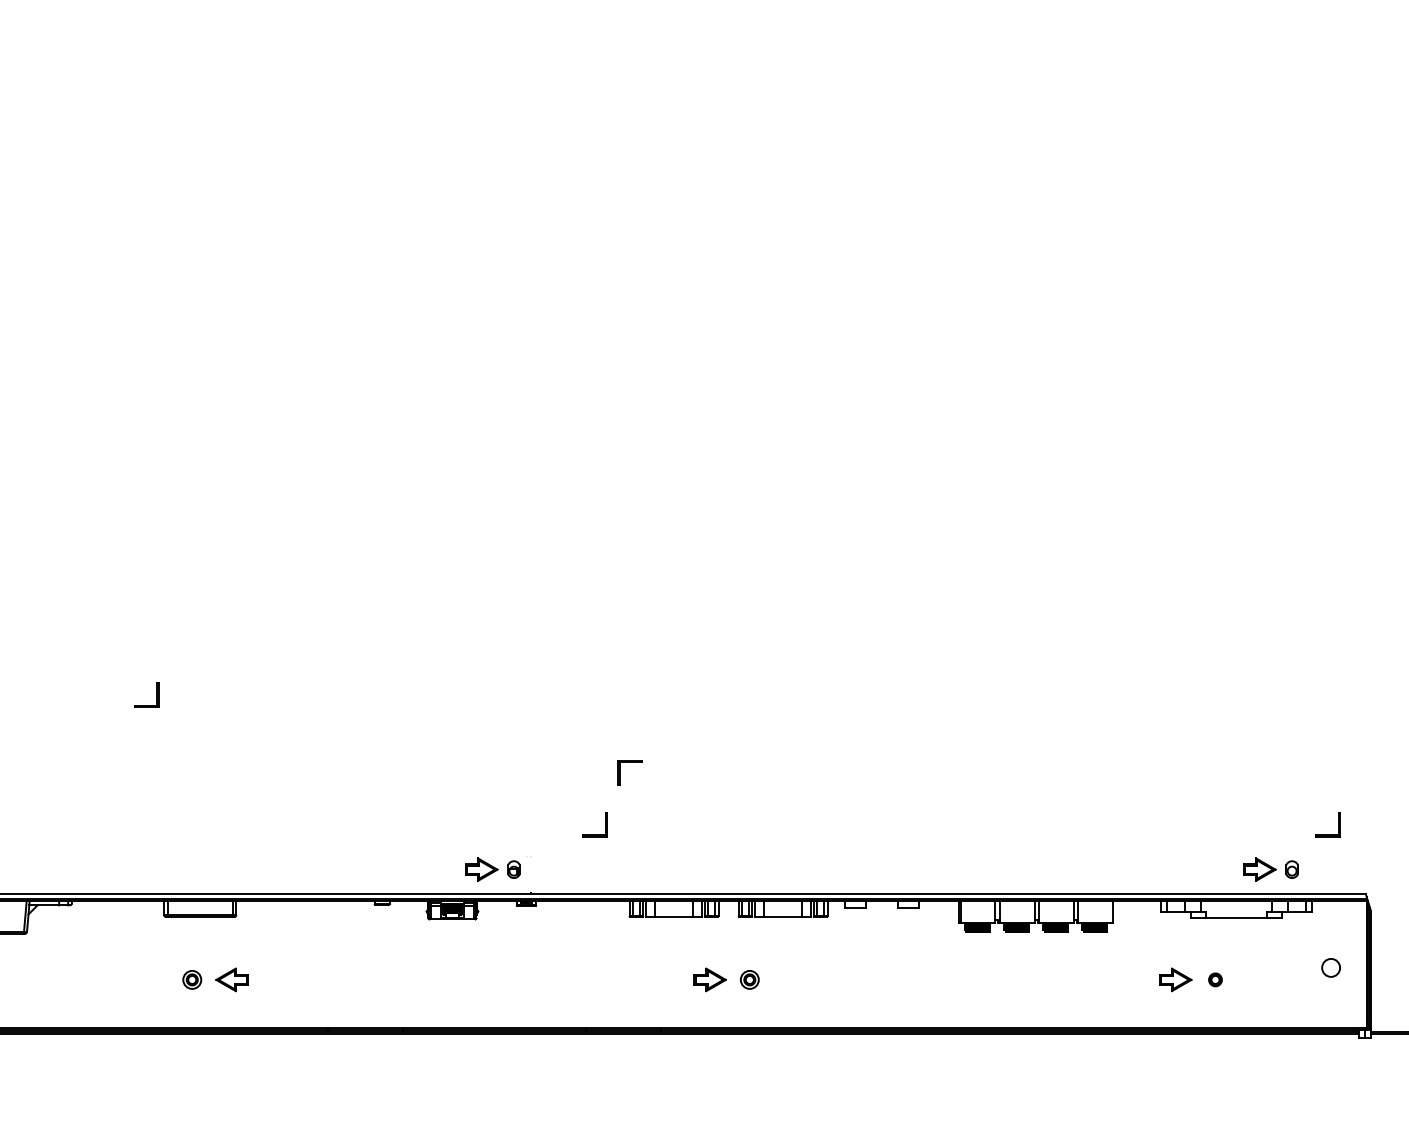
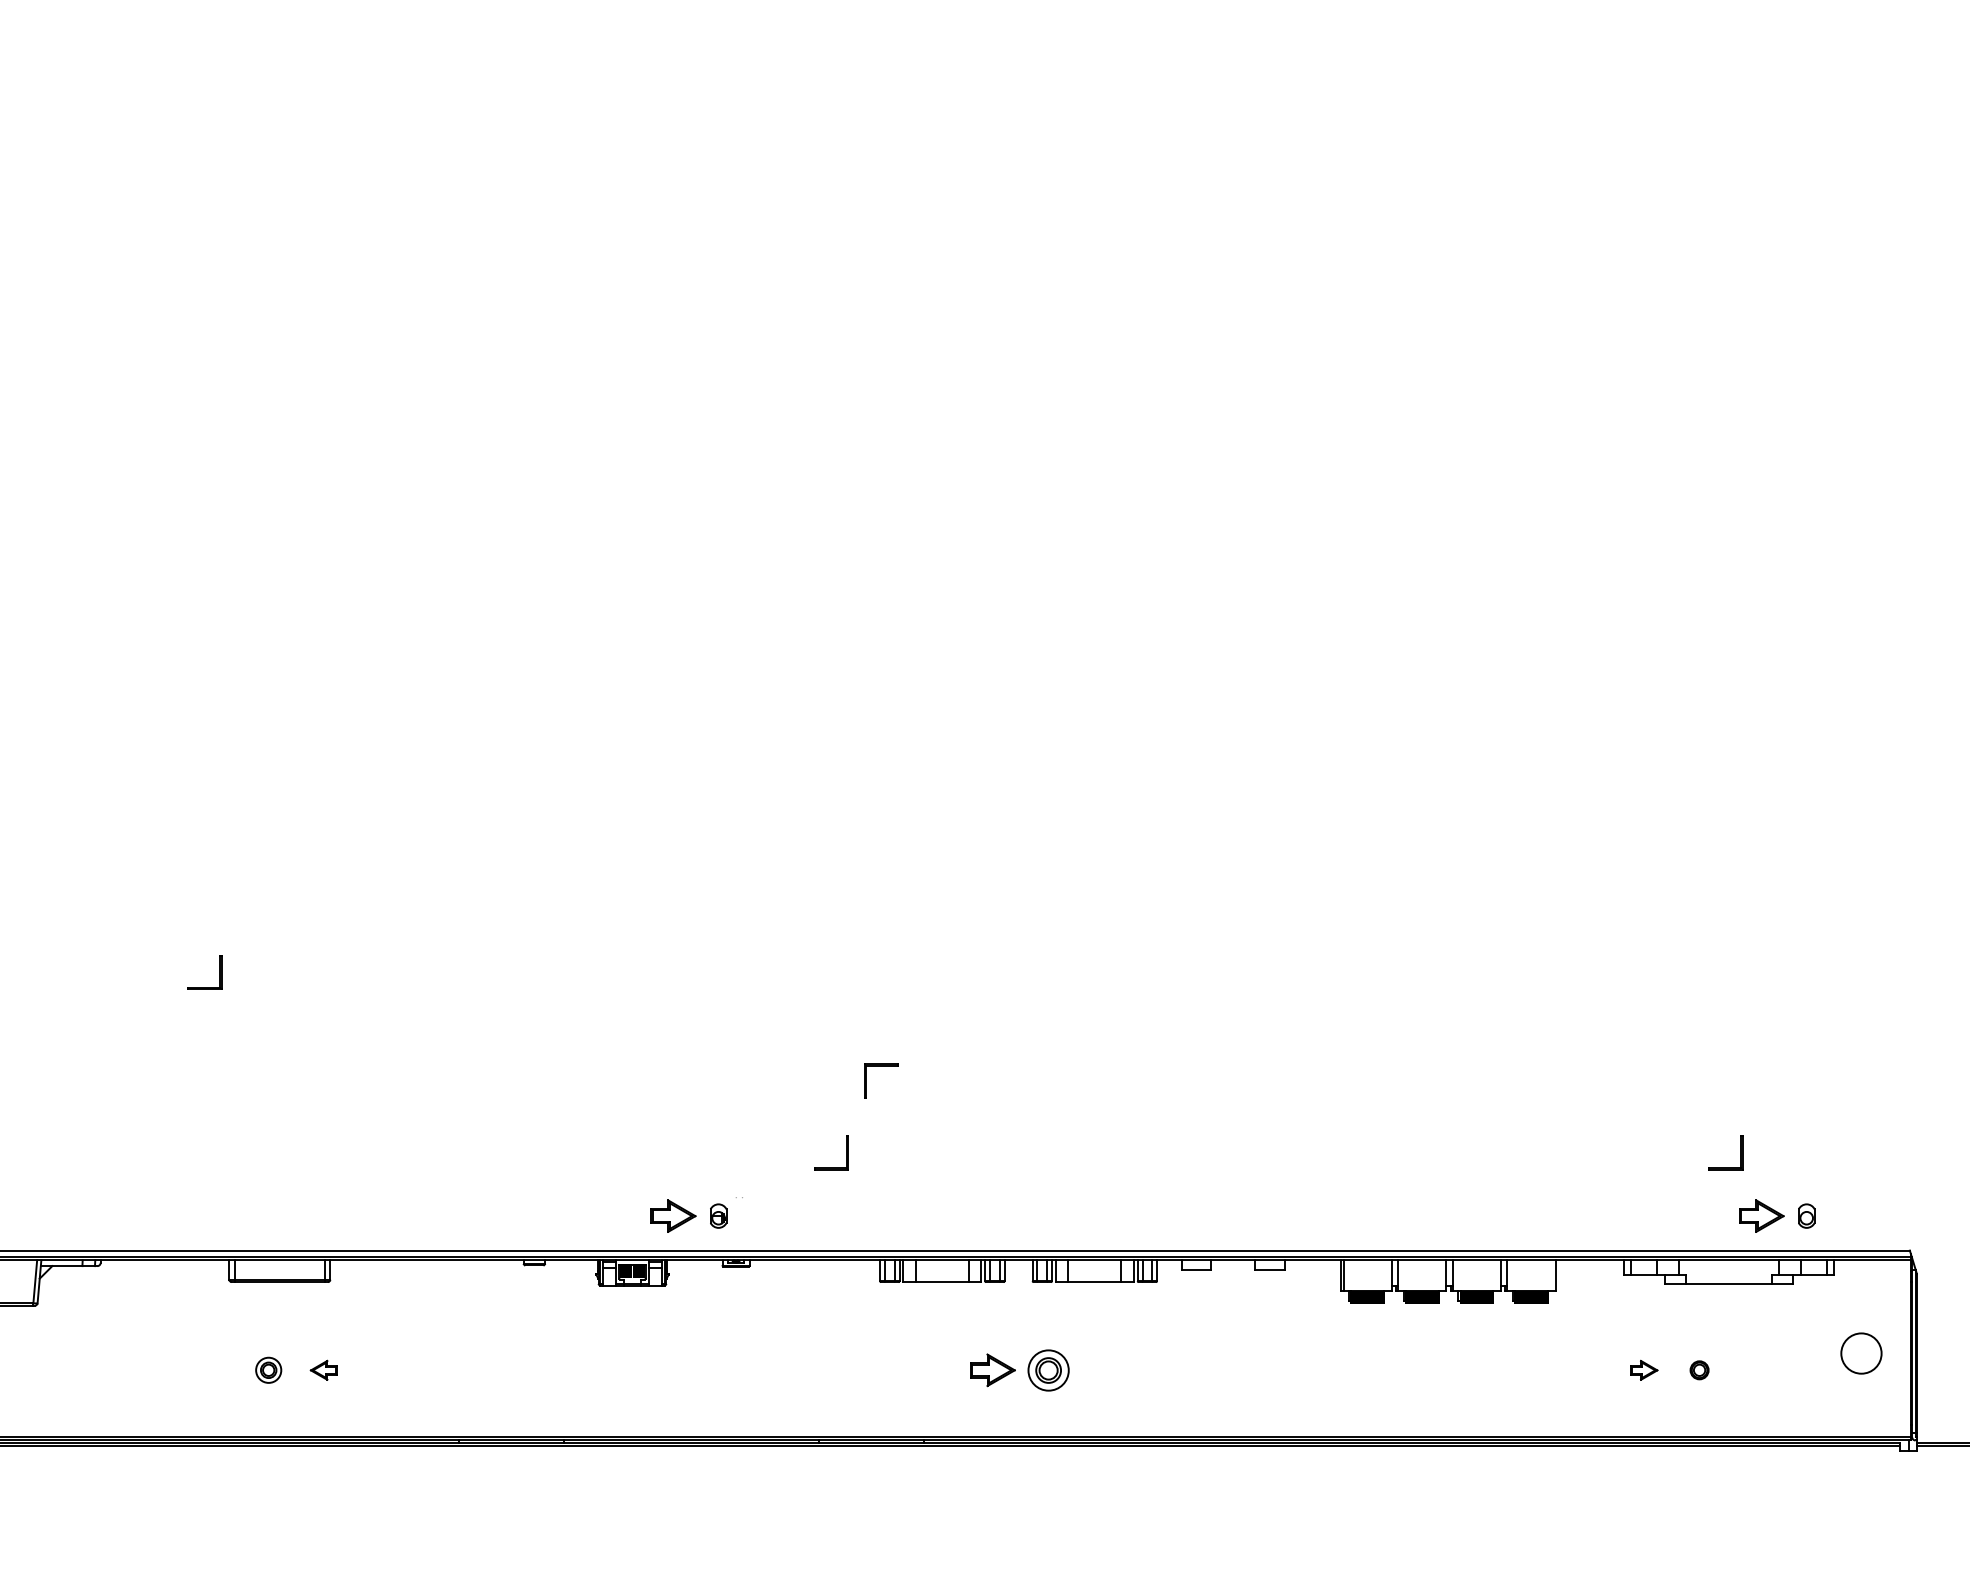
part: (1338, 824) -> (1740, 1152), moved
circle: (1330, 967) -> (1860, 1353), size x1.6
part: (749, 979) -> (1047, 1369), size x1.6
part: (231, 980) -> (323, 1370), size x0.6
part: (1176, 980) -> (1644, 1370), size x0.6

